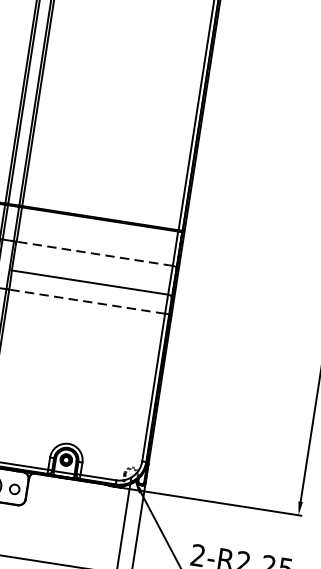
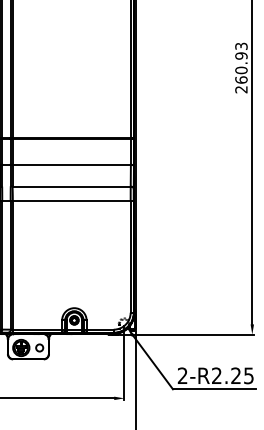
line: (94, 253) -> (71, 164), dashed -> solid
line: (86, 302) -> (71, 201), dashed -> solid

